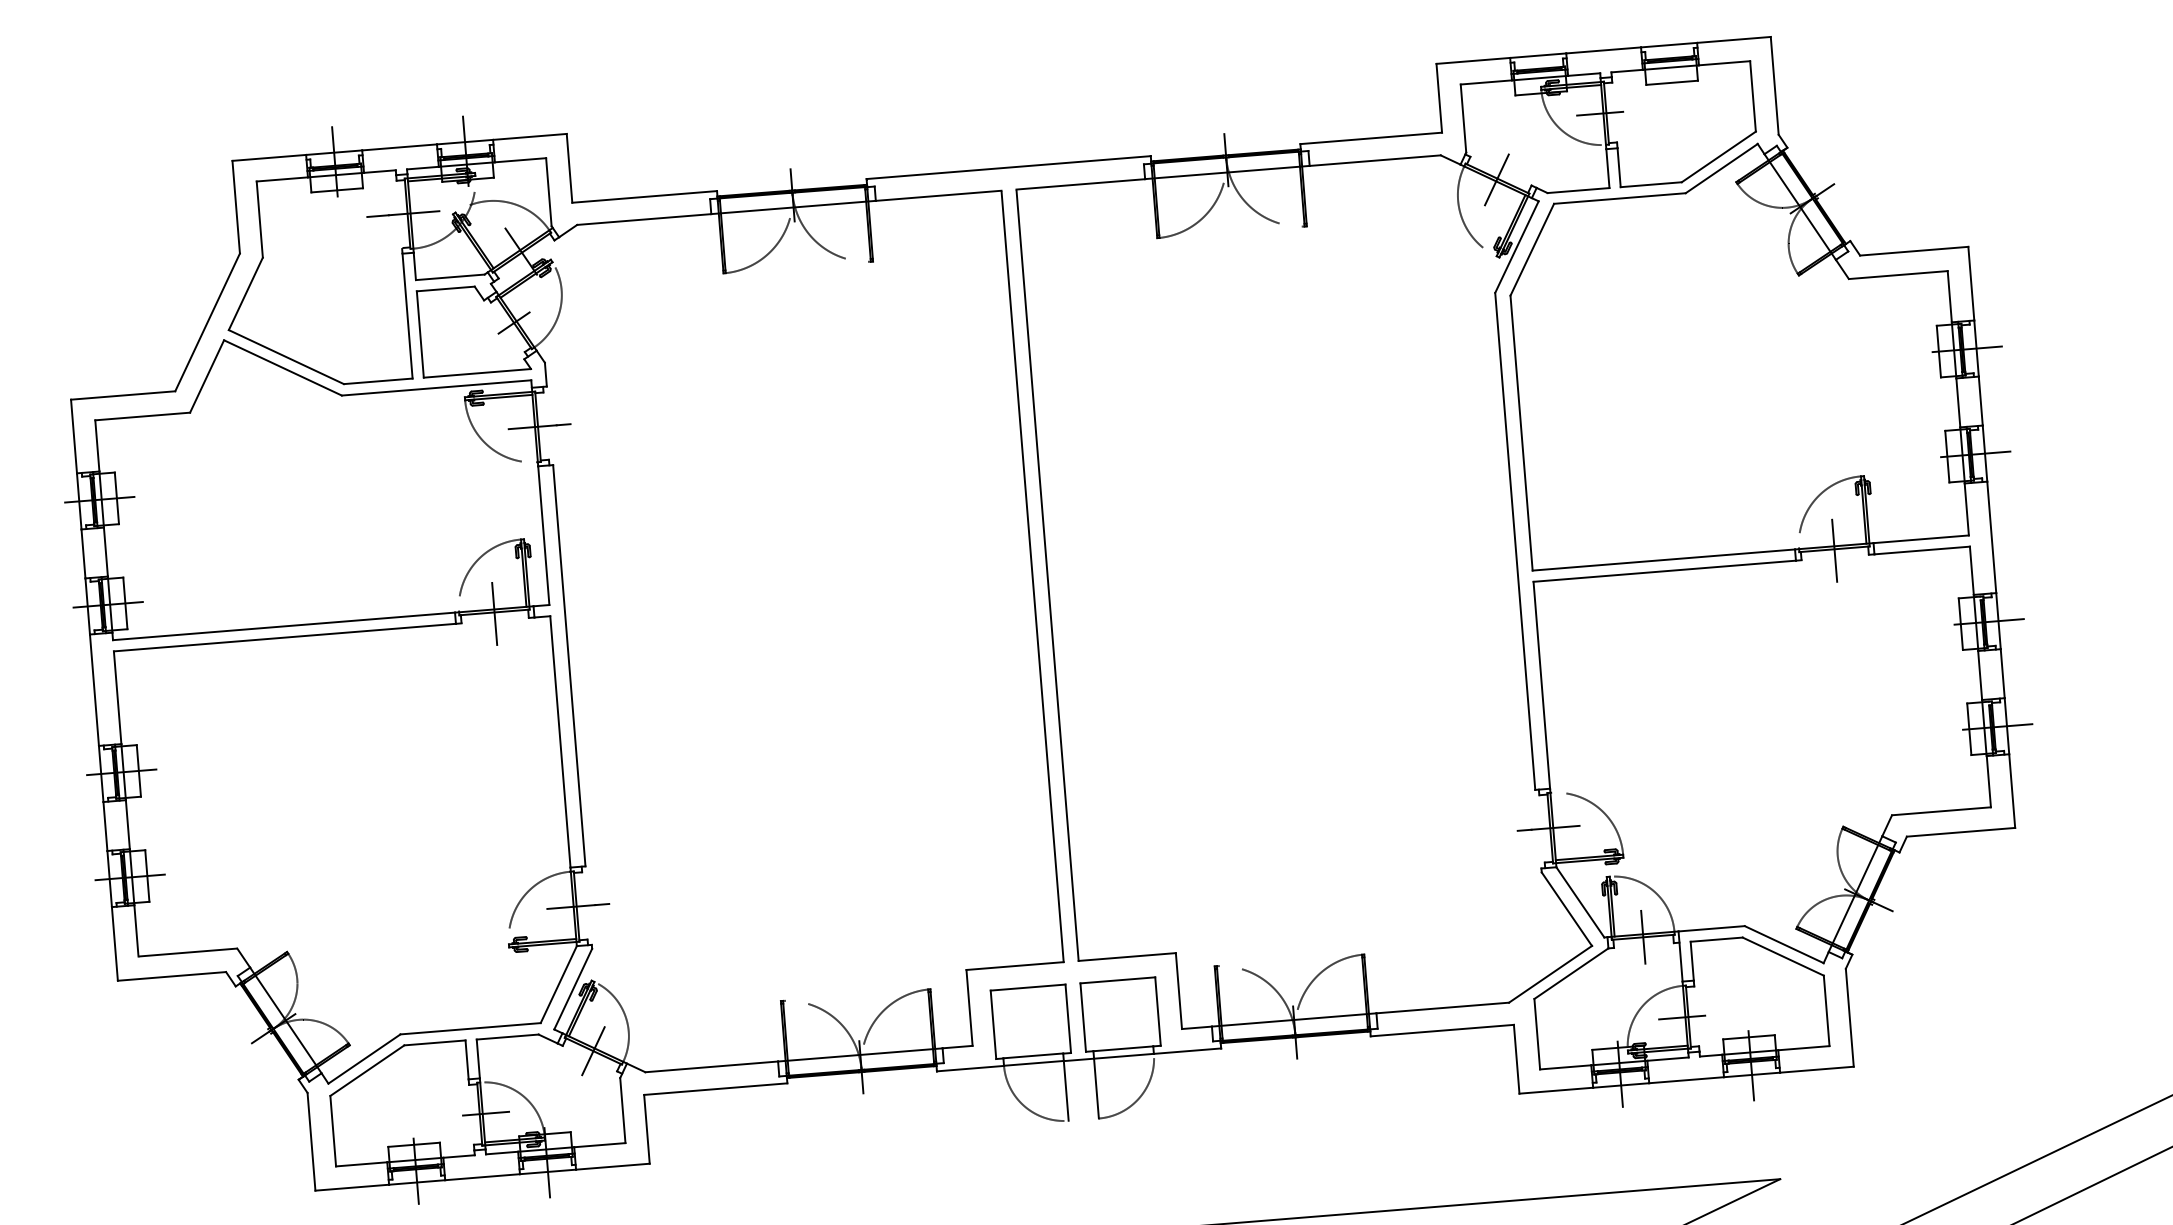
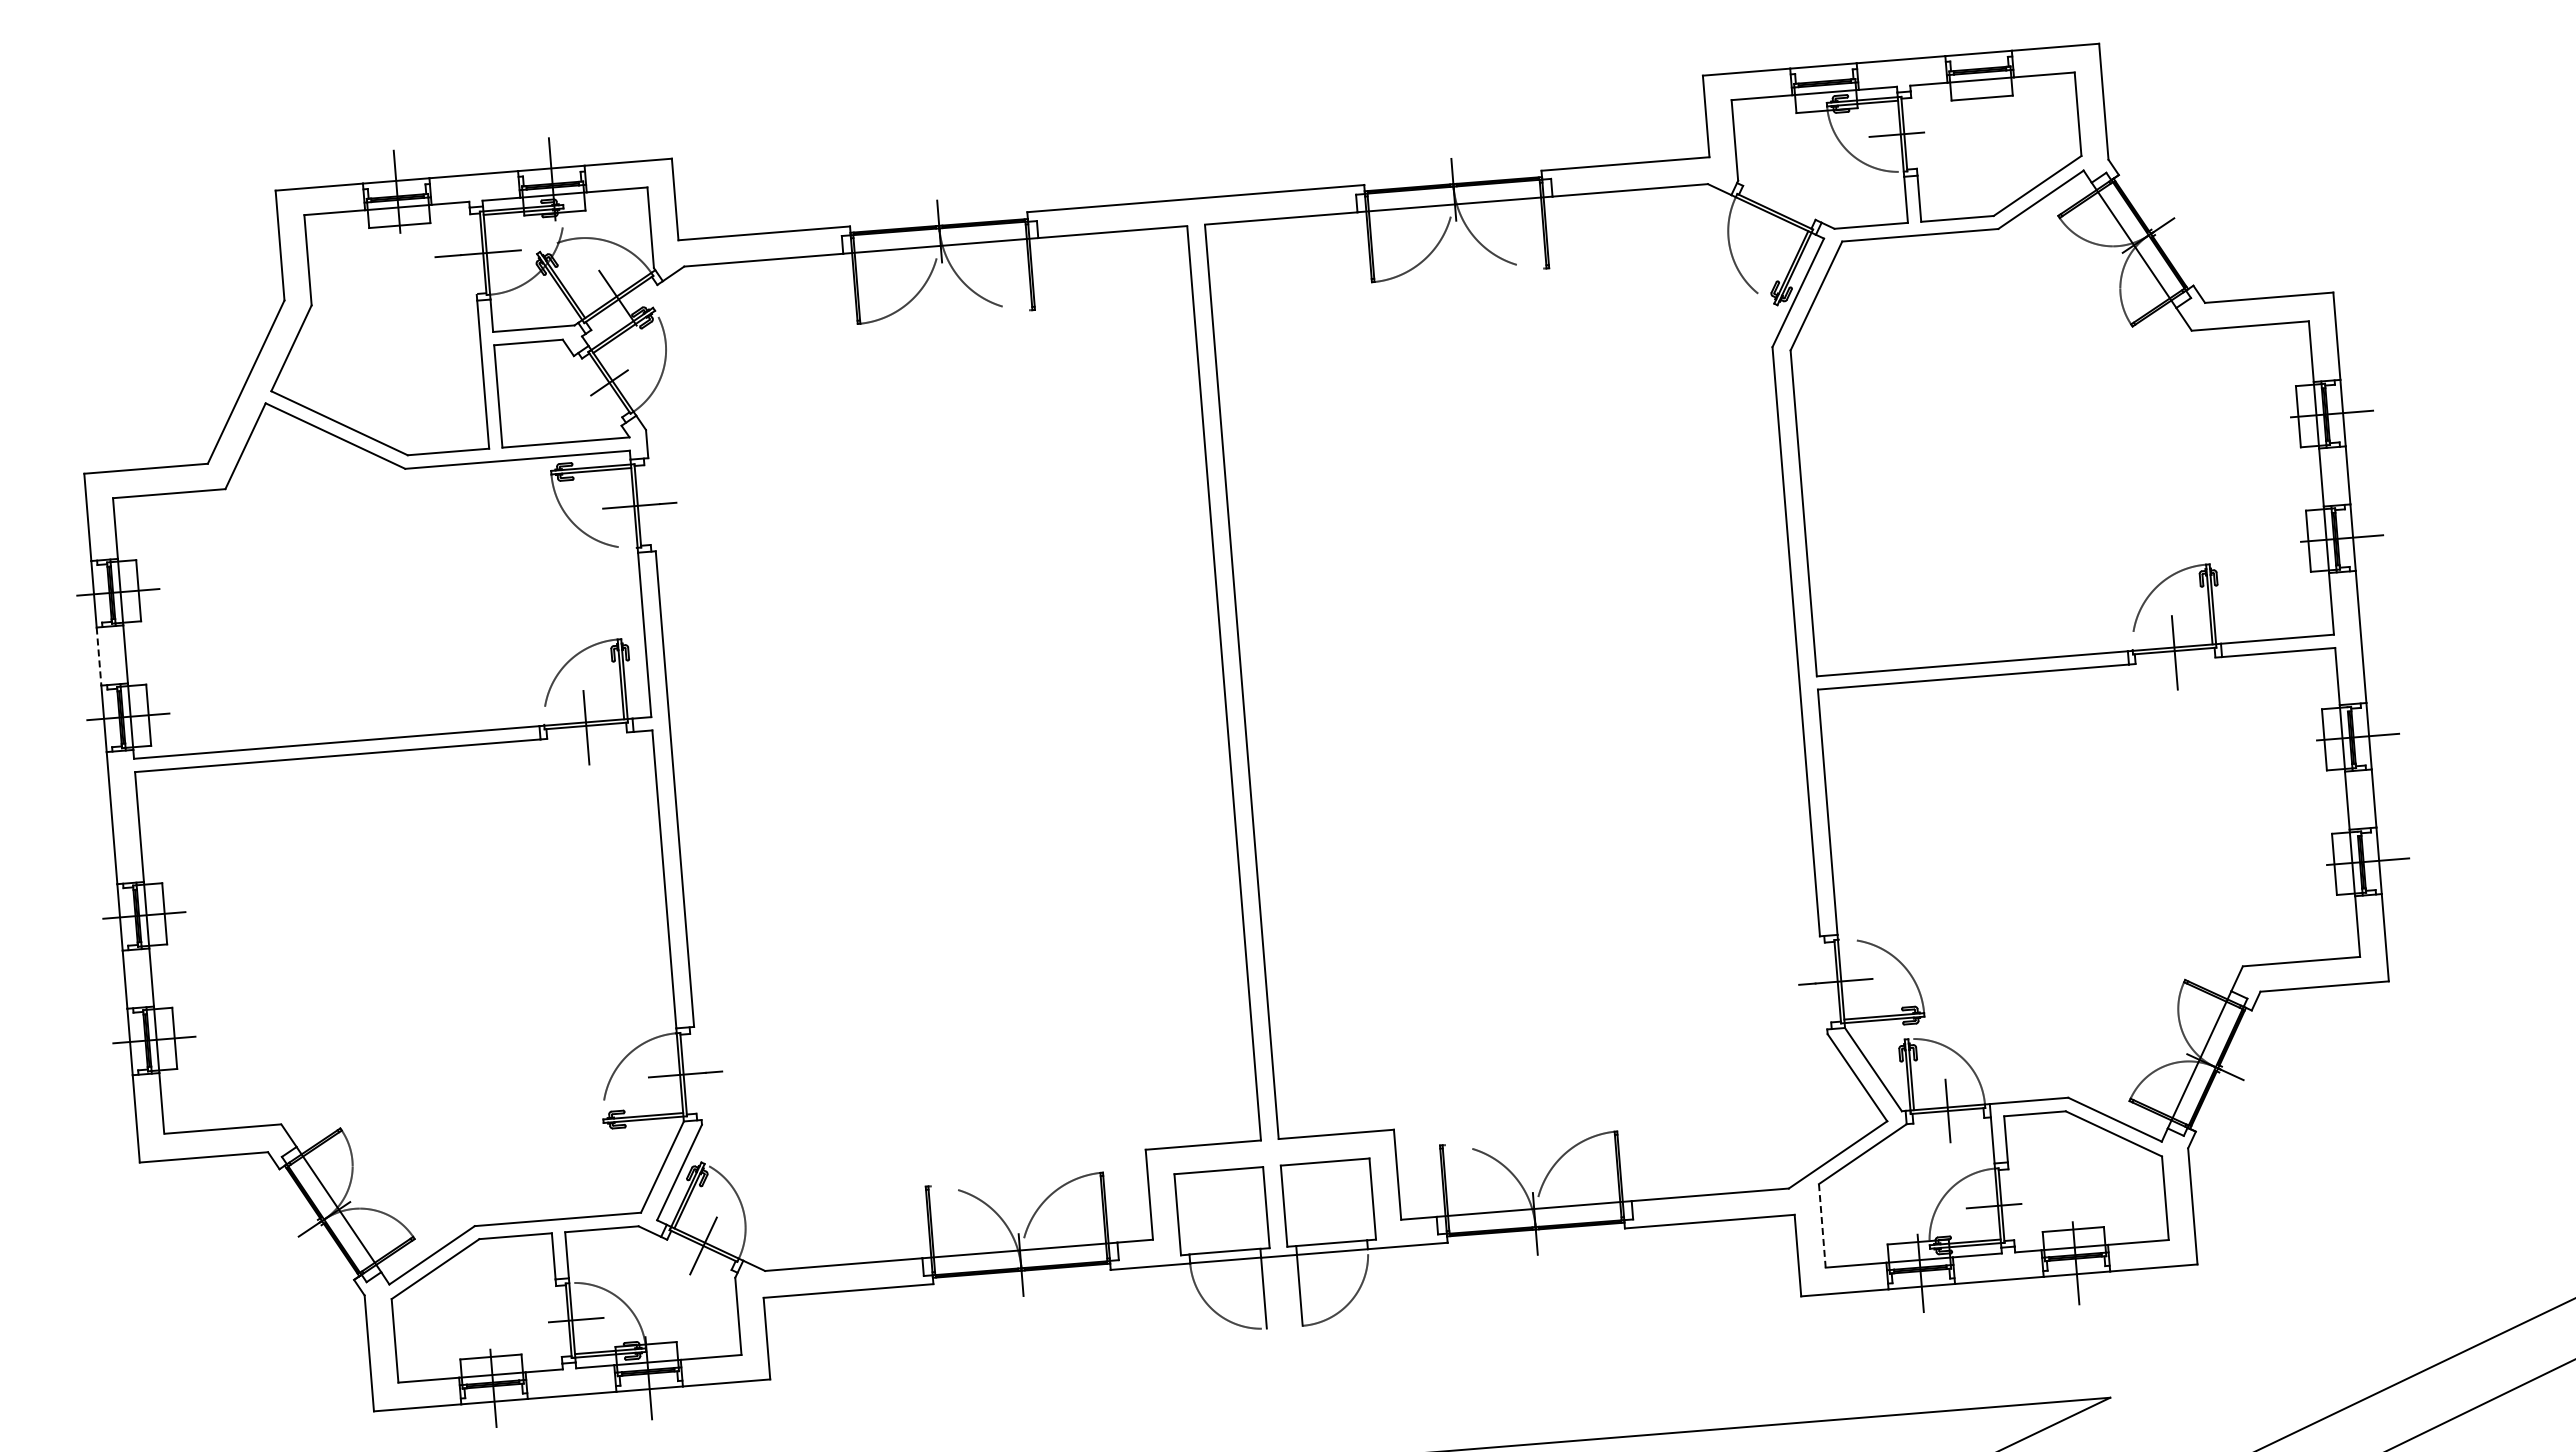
line: (1496, 180) -> (1774, 213), removed
line: (83, 554) -> (99, 657), solid -> dashed
line: (1537, 1033) -> (1822, 1225), solid -> dashed

